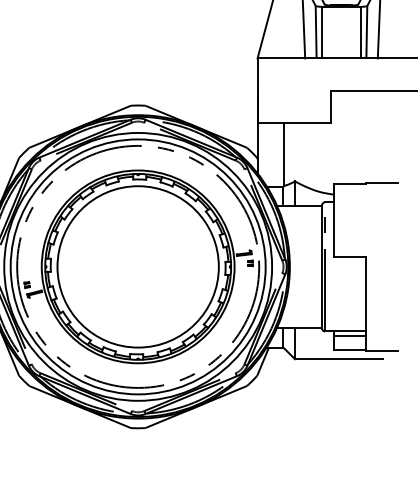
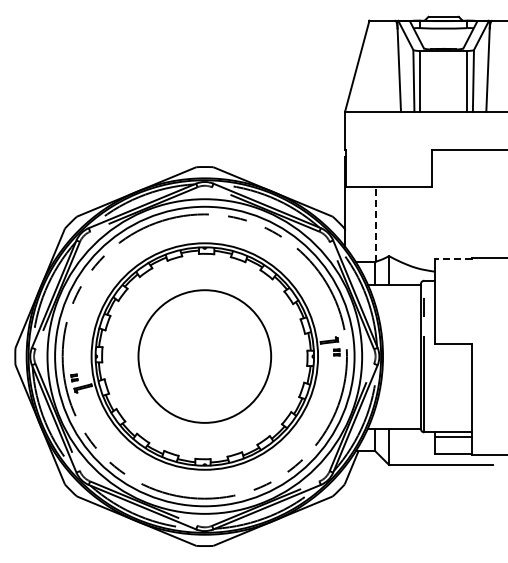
line: (284, 154) -> (376, 224), solid -> dashed
line: (349, 183) -> (453, 258), solid -> dashed
circle: (137, 266) -> (204, 356), size x0.7

